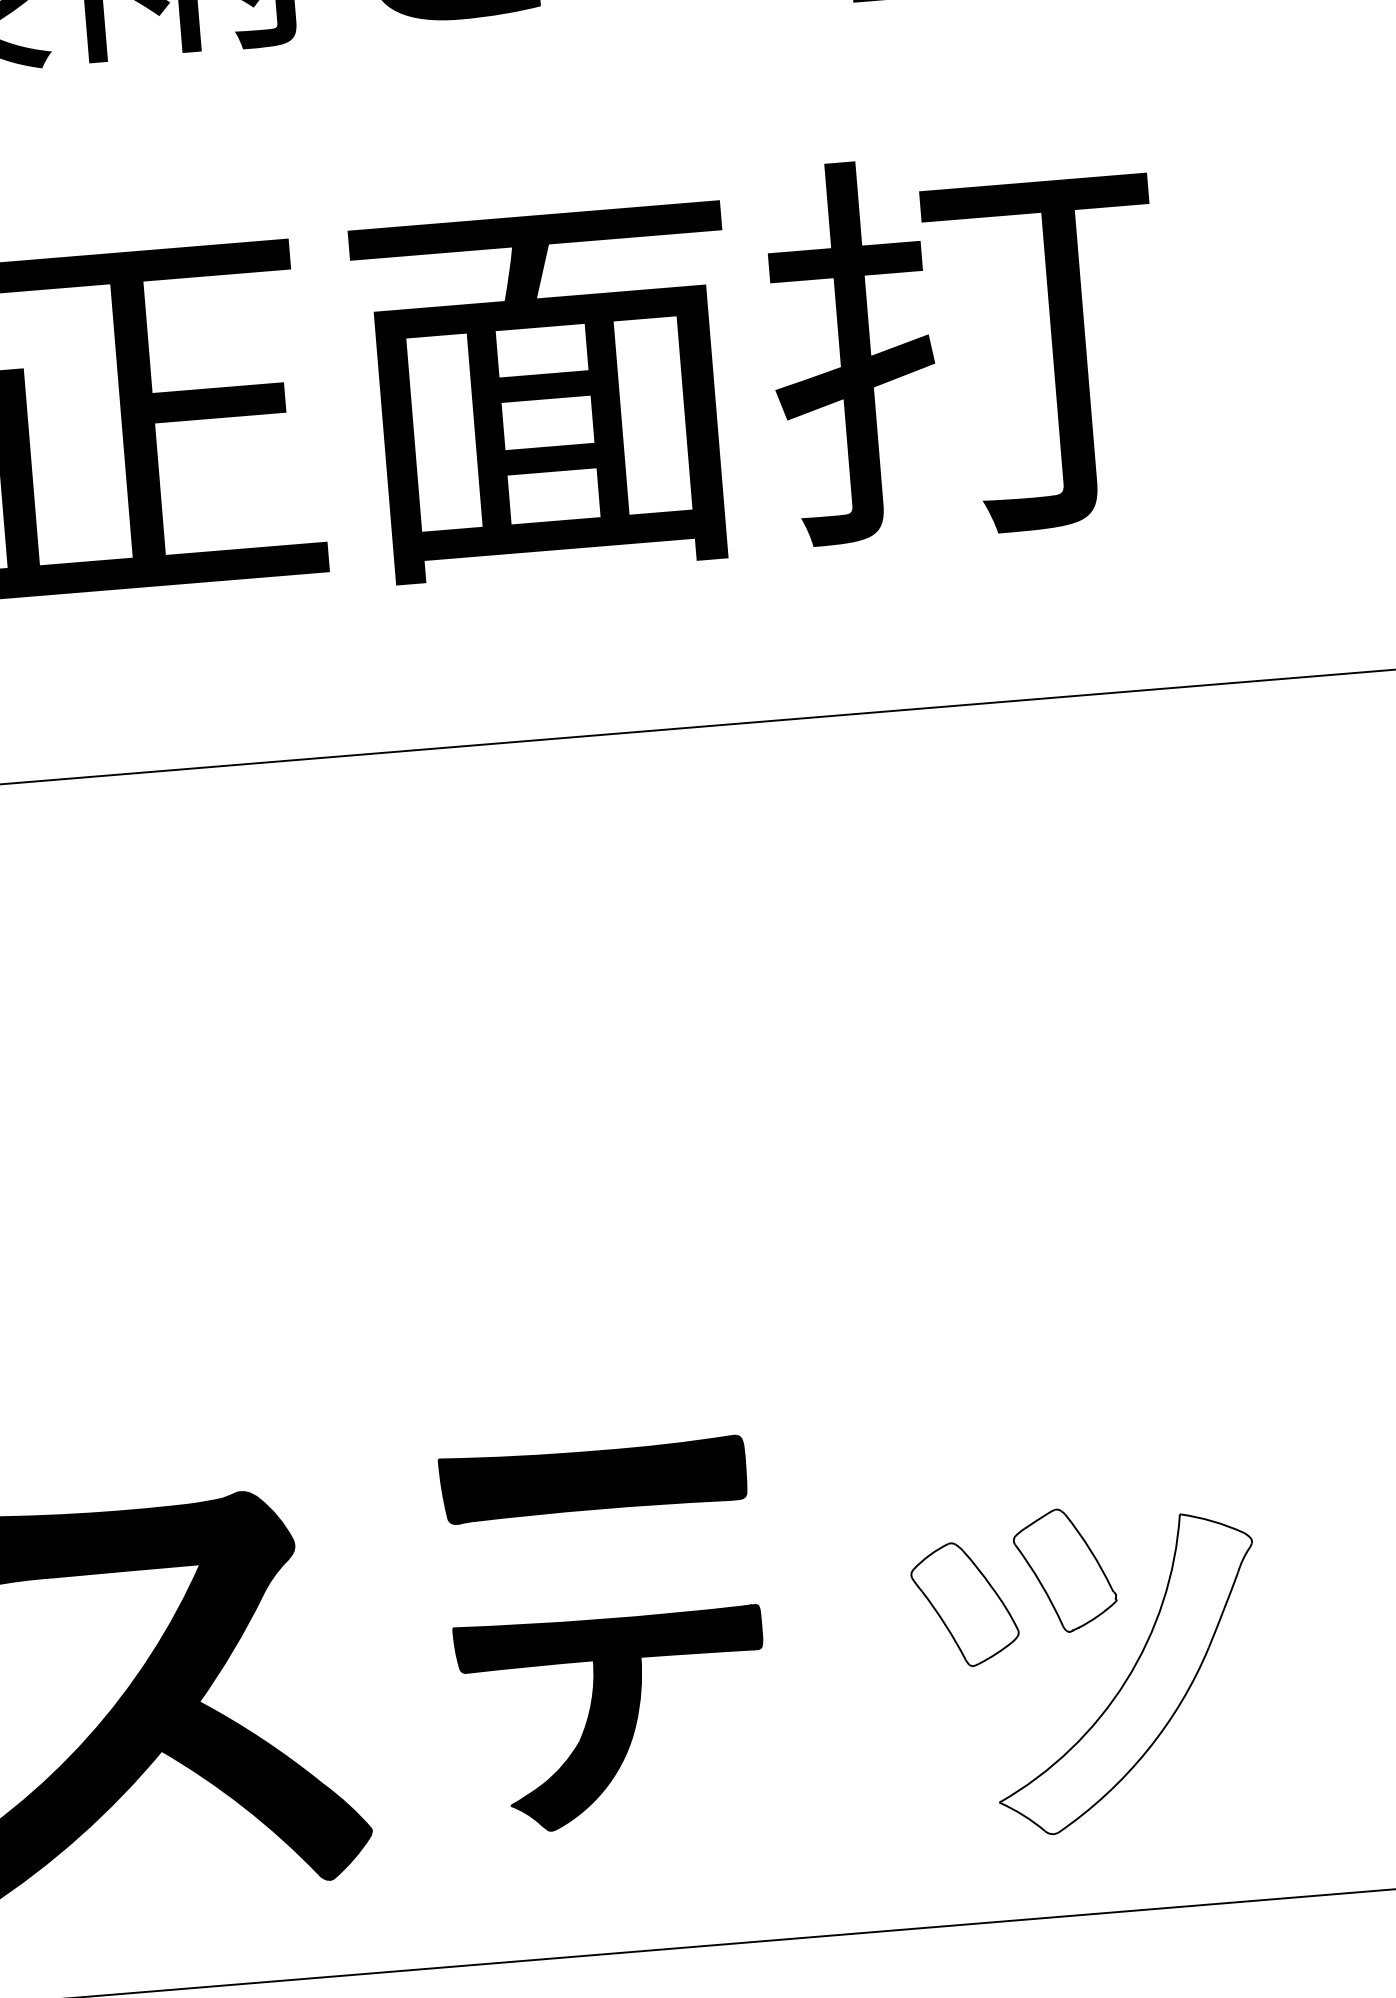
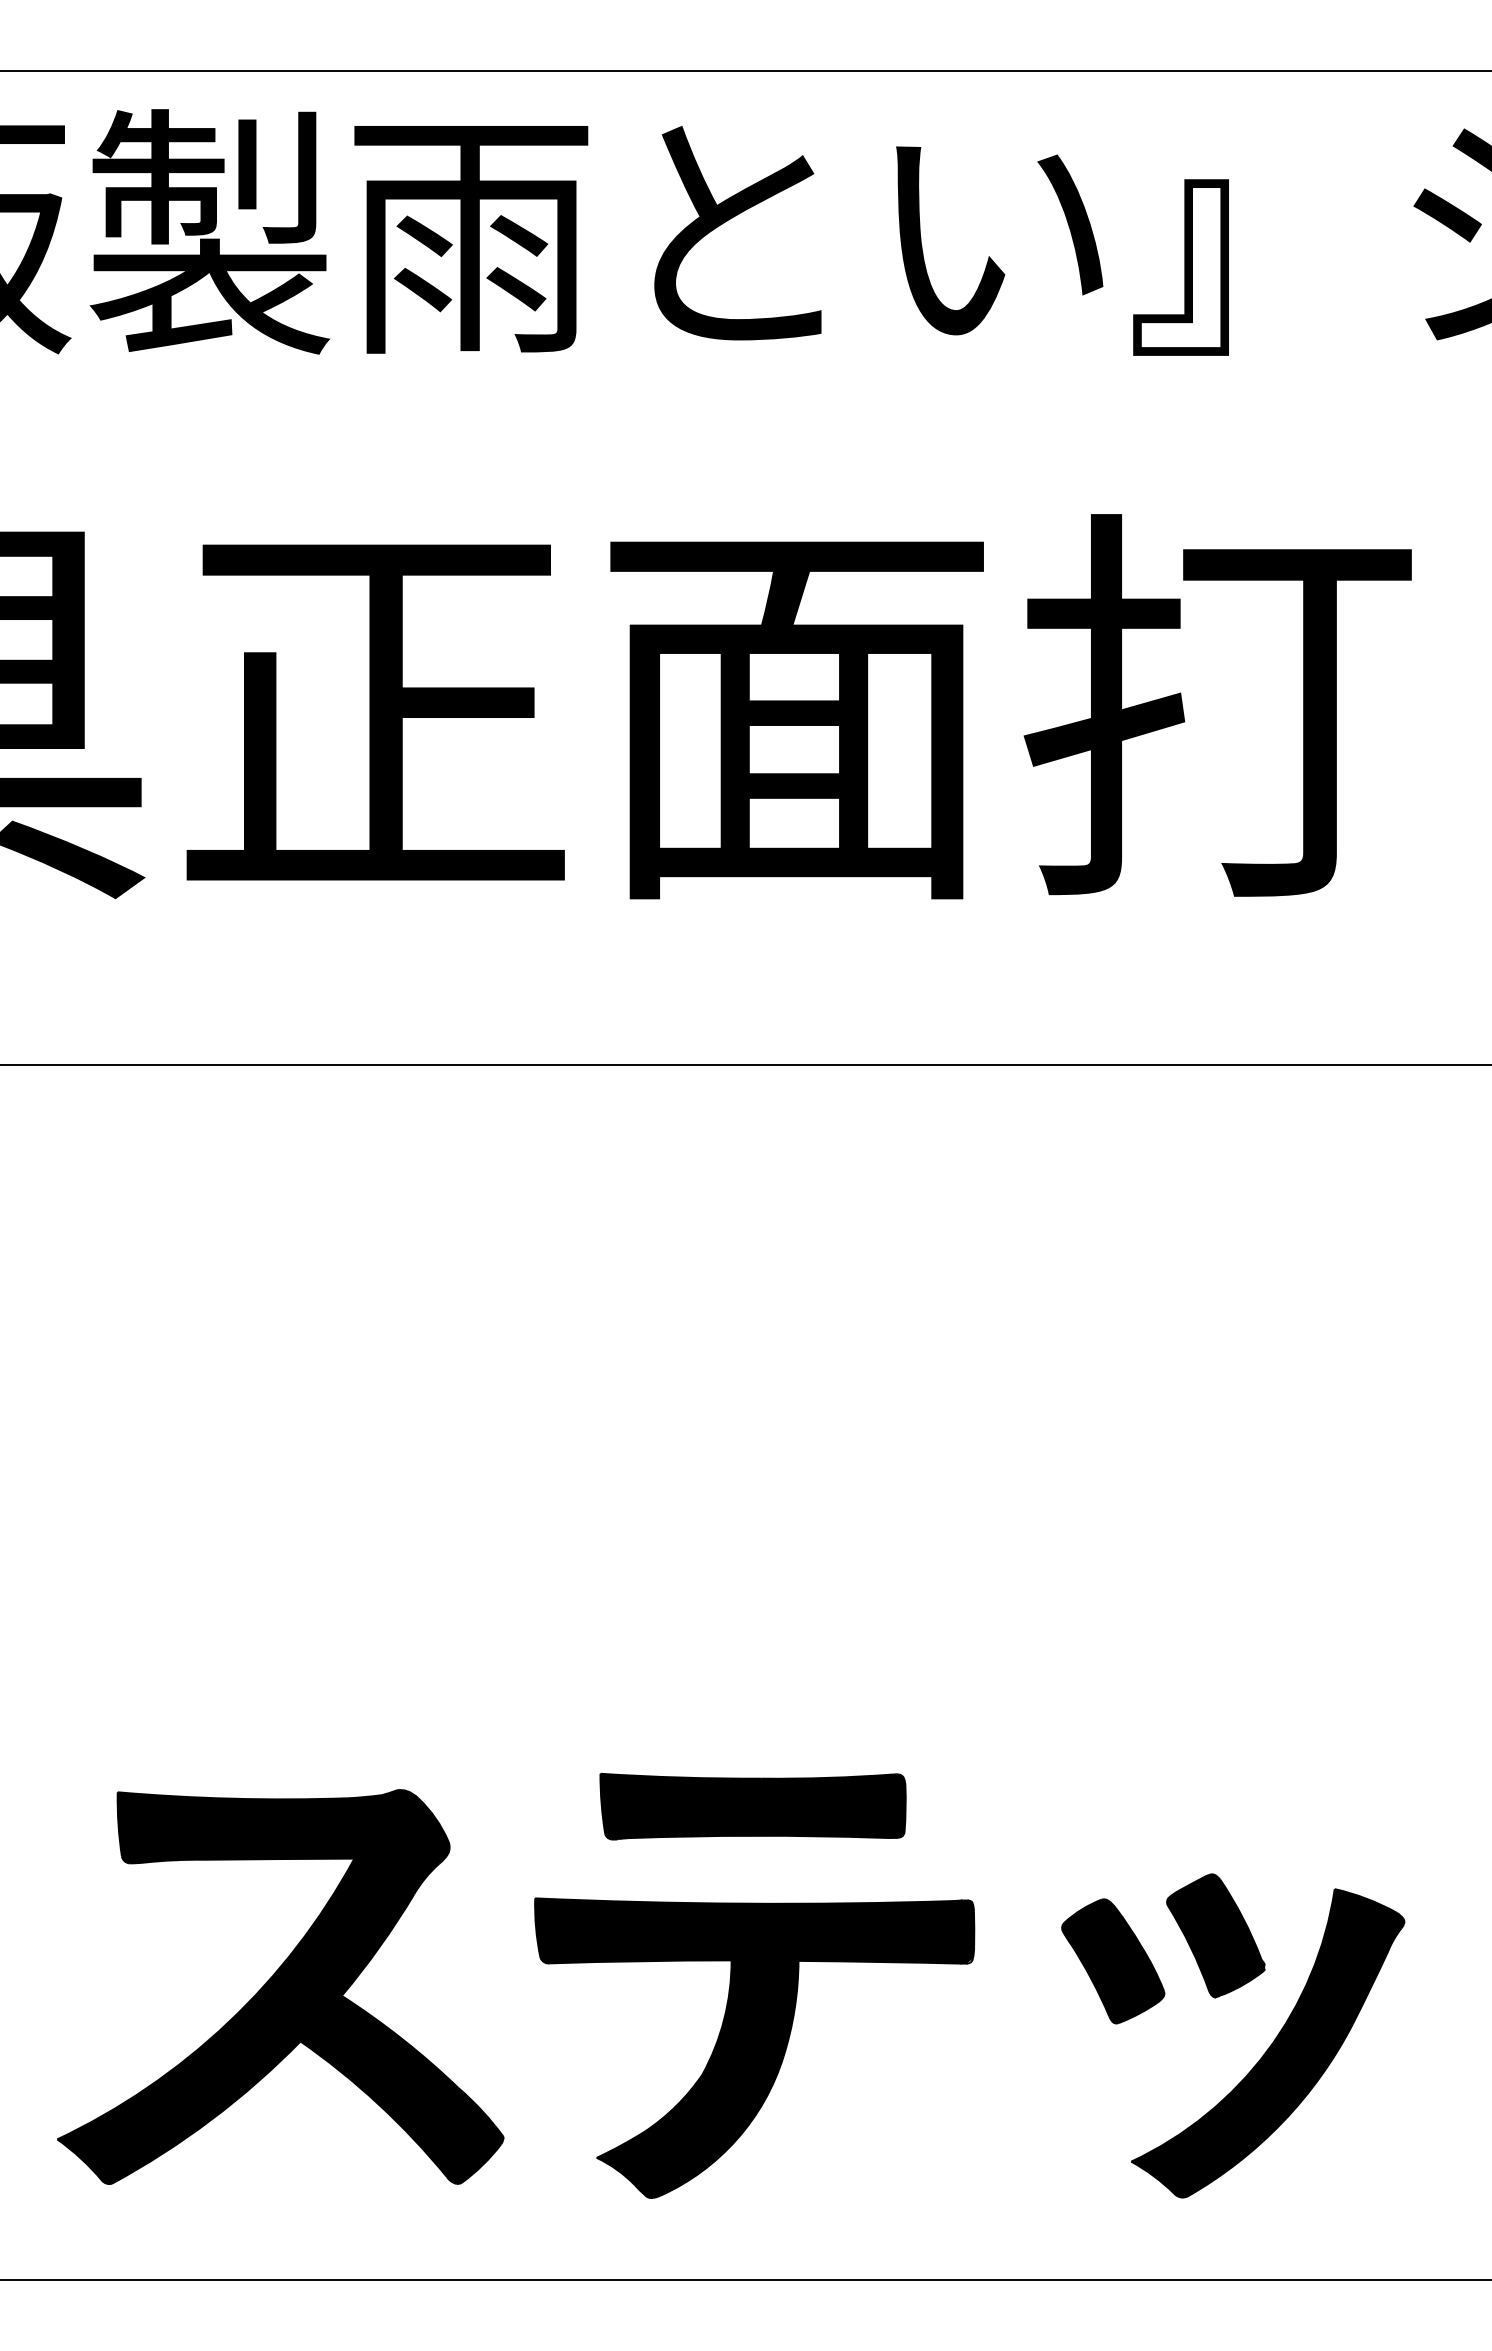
fill: (1064, 1570) -> (1215, 1935), added
fill: (965, 1604) -> (1113, 1961), added
fill: (1125, 1673) -> (1267, 2043), added
part: (614, 1719) -> (754, 2047), size x1.43

